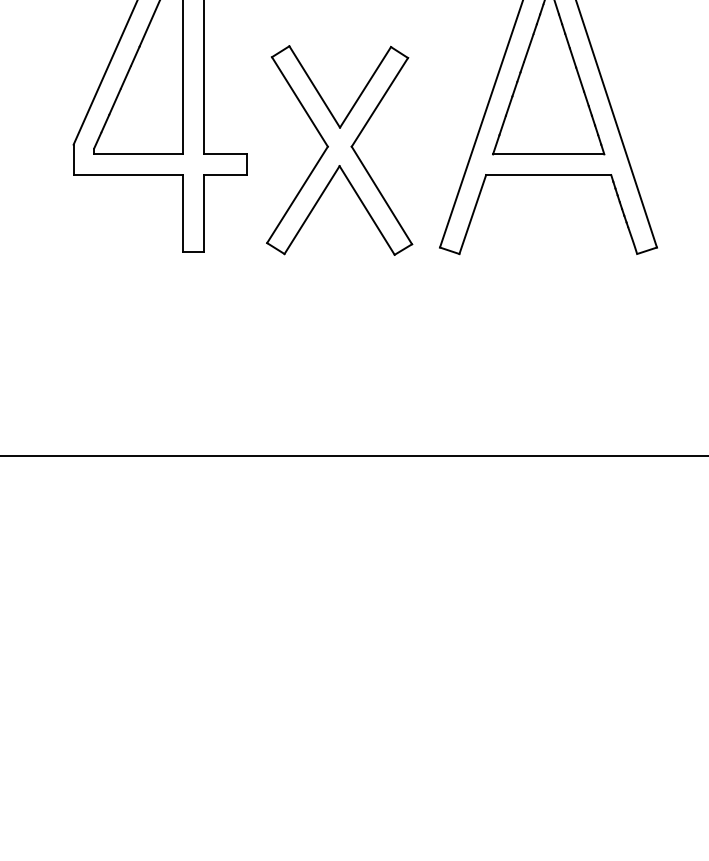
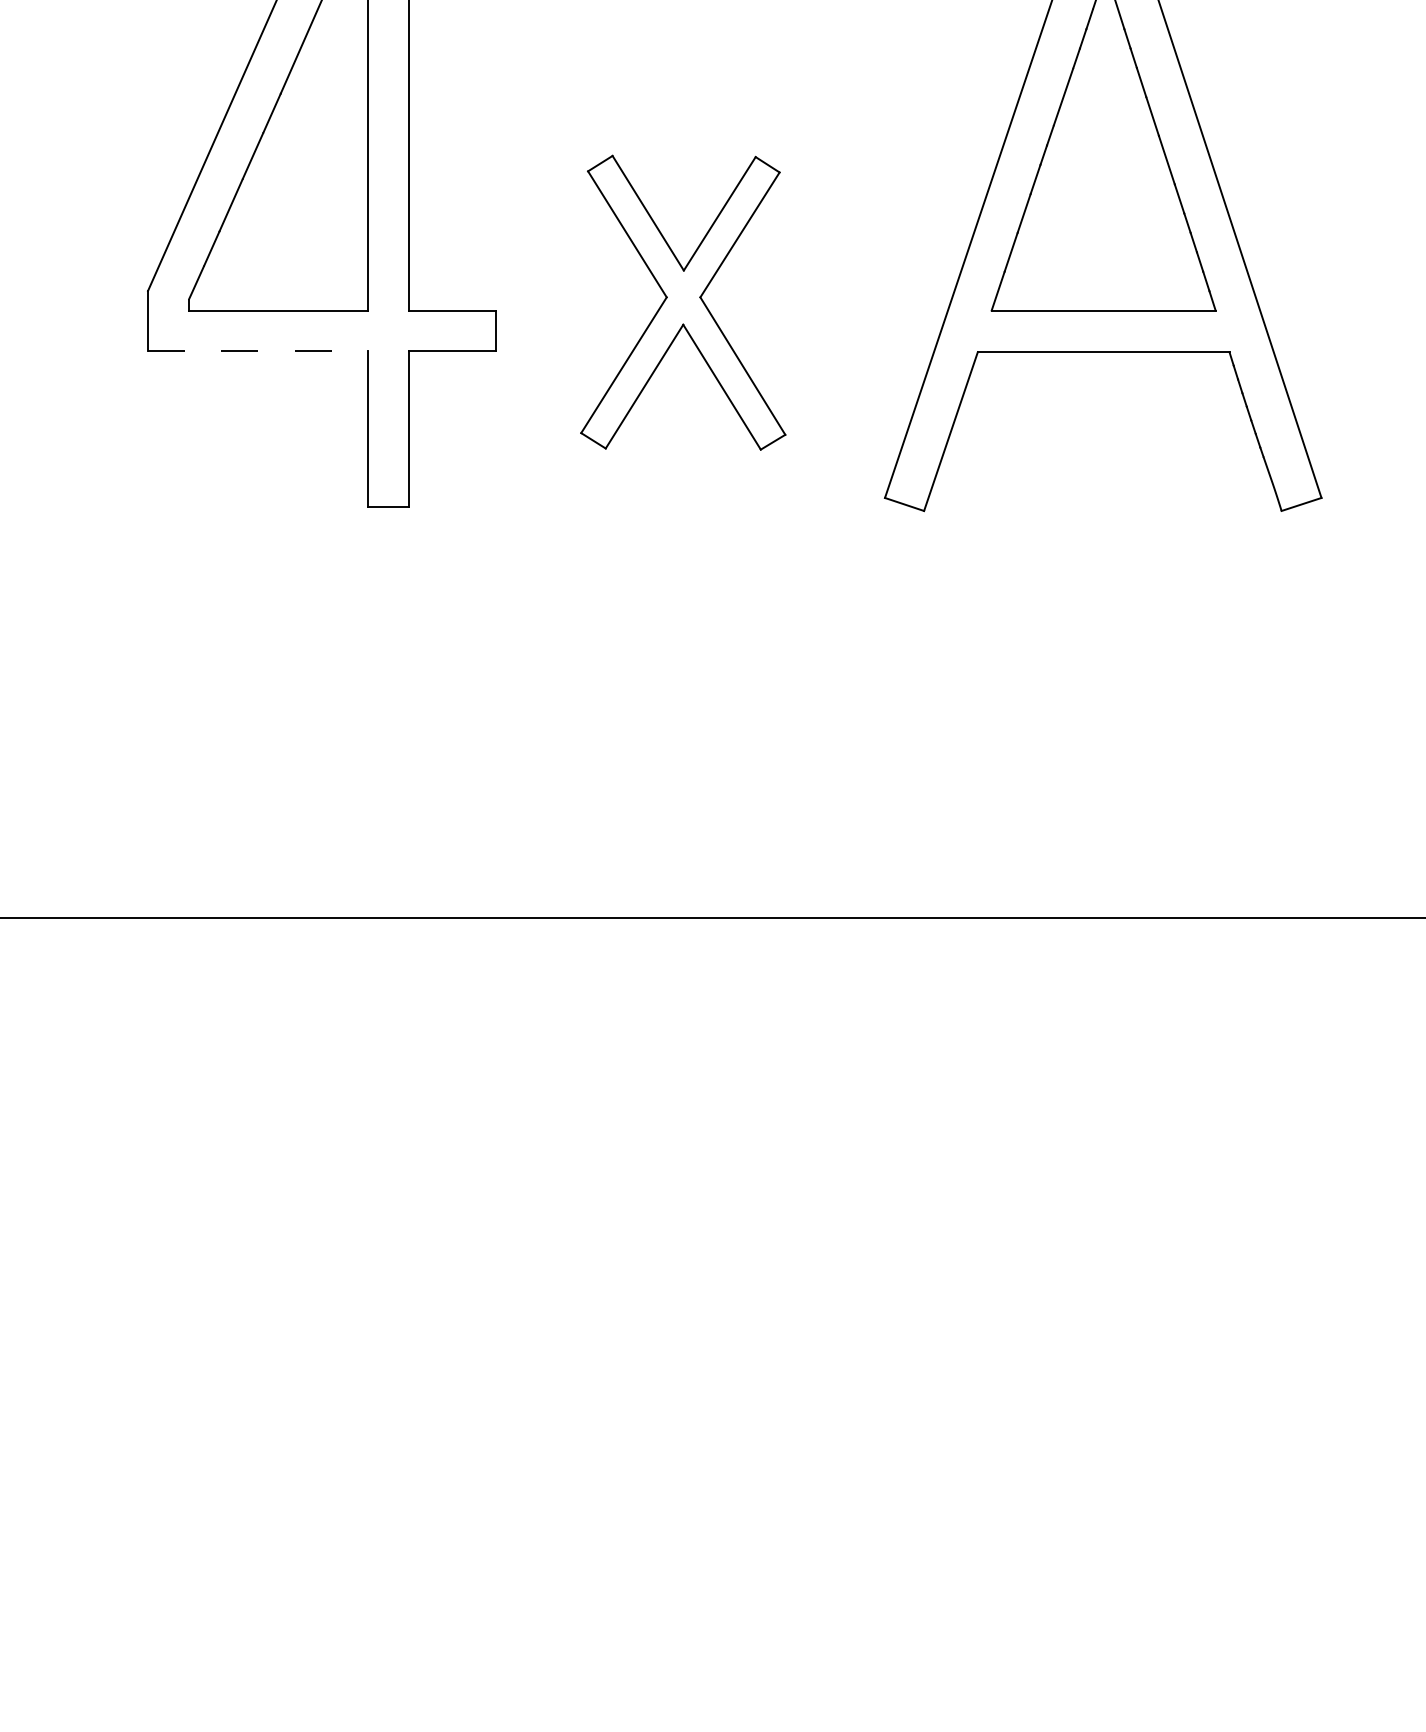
part: (339, 150) -> (682, 302), size x0.7
line: (128, 174) -> (258, 351), solid -> dashed

